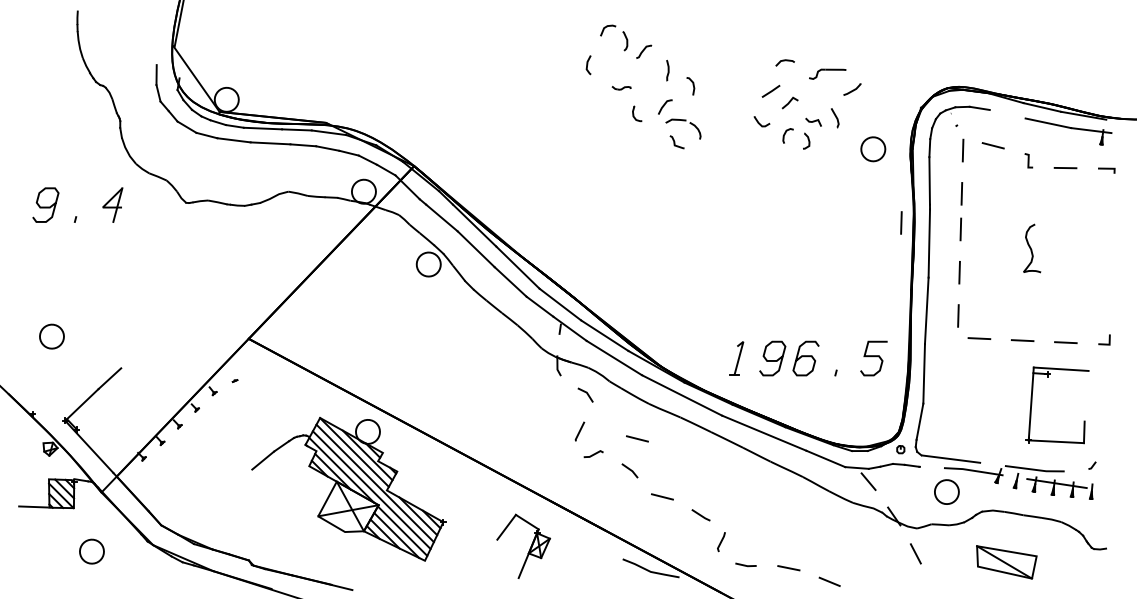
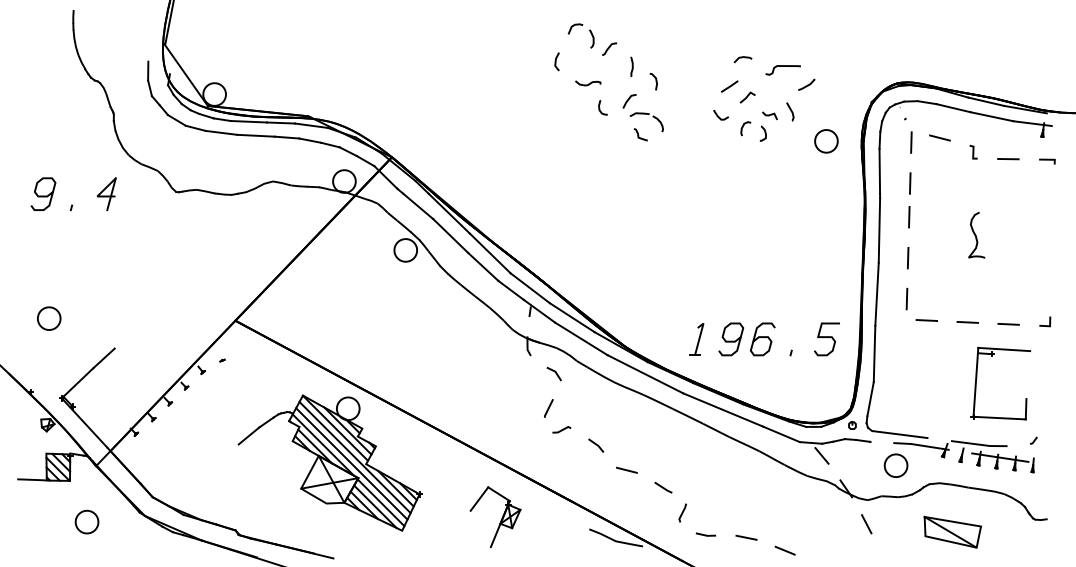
part: (621, 88) -> (588, 83), size x1.43
line: (1007, 113) -> (953, 107), added
line: (901, 222) -> (853, 210), removed
line: (637, 438) -> (603, 415), removed

